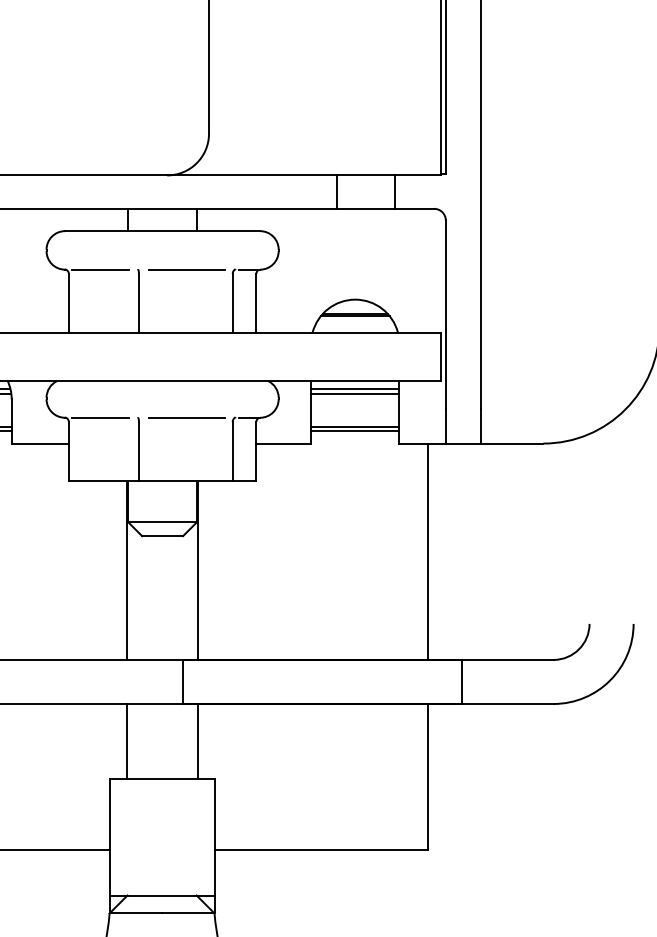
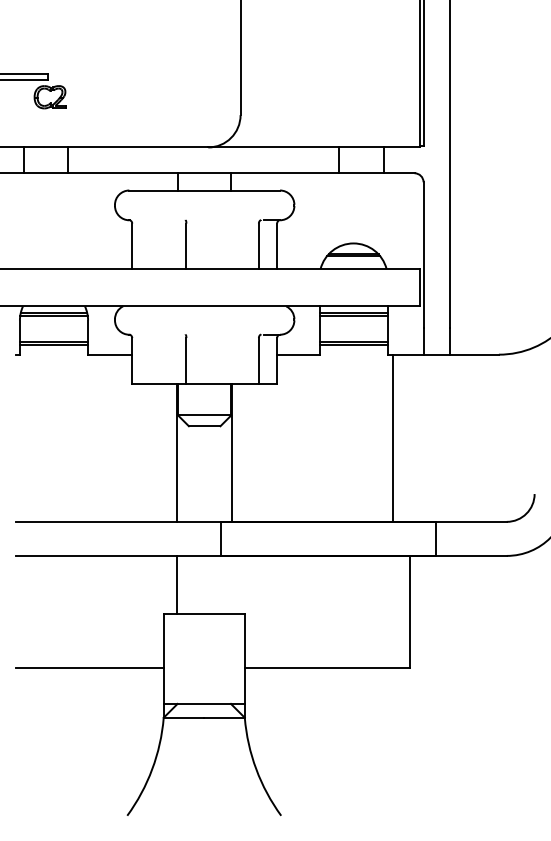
line: (100, 269) -> (156, 220), removed
line: (186, 269) -> (223, 220), removed
line: (100, 417) -> (156, 334), removed
line: (186, 417) -> (223, 334), removed
line: (427, 550) -> (392, 437), moved
line: (197, 740) -> (231, 584), removed

